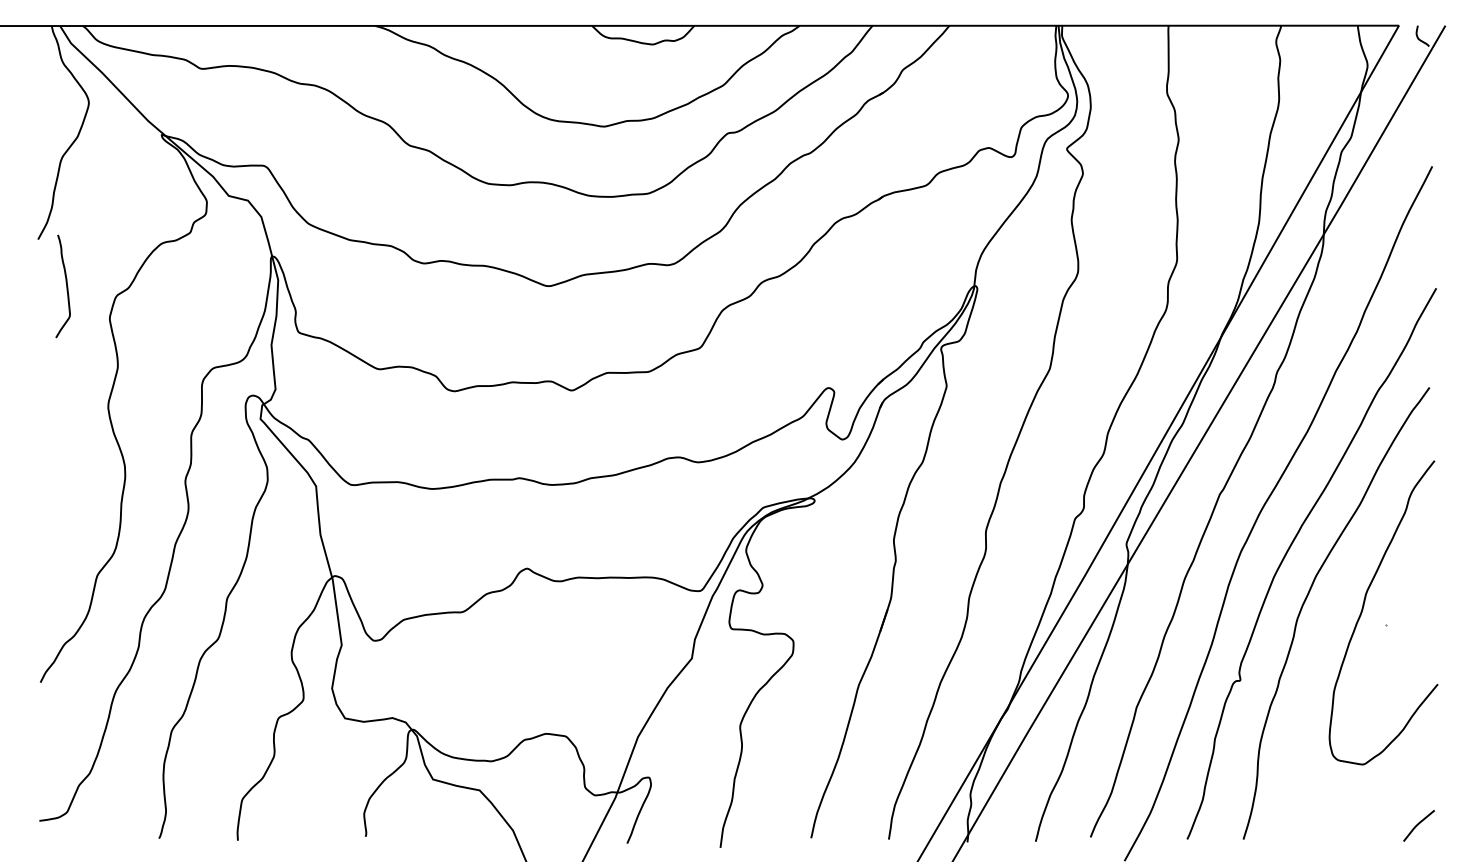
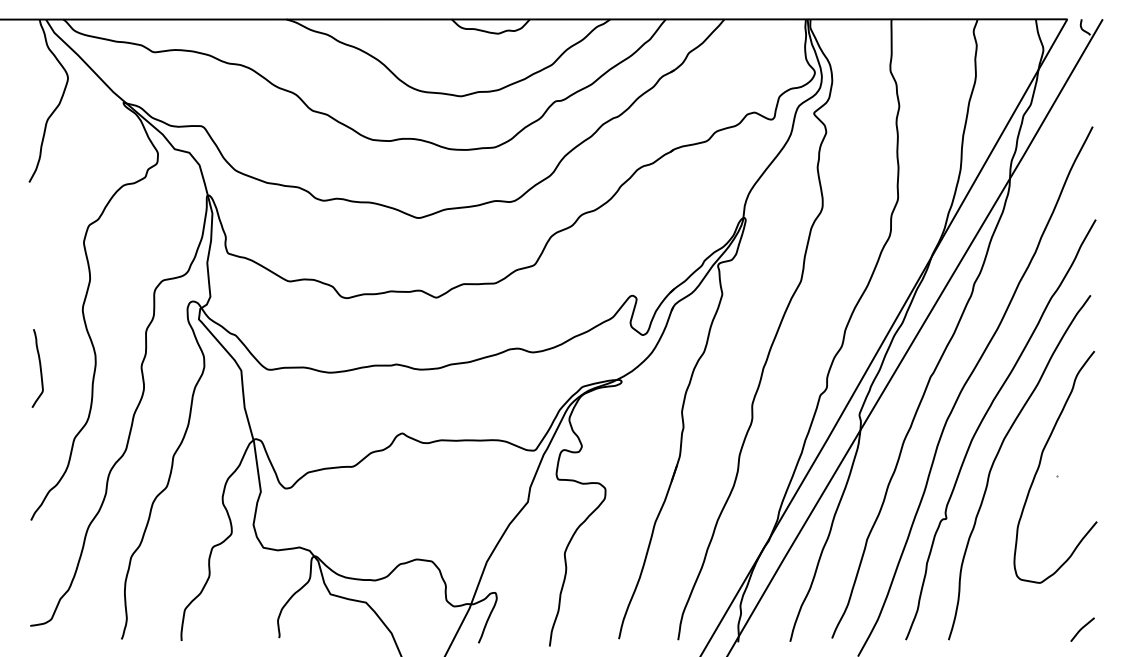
curve: (66, 286) -> (40, 368), moved

